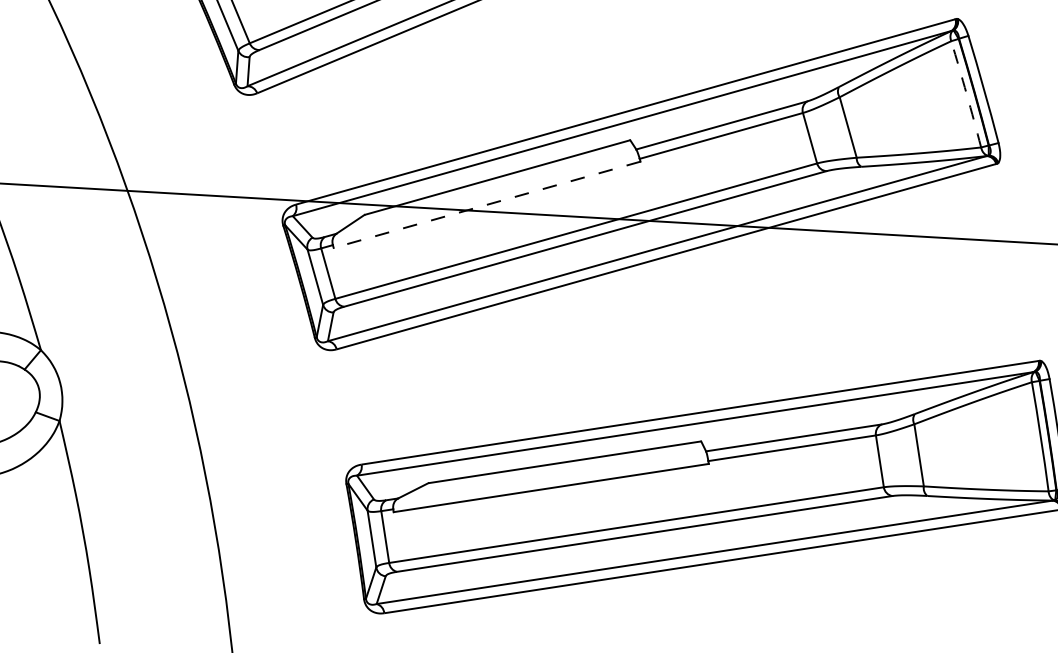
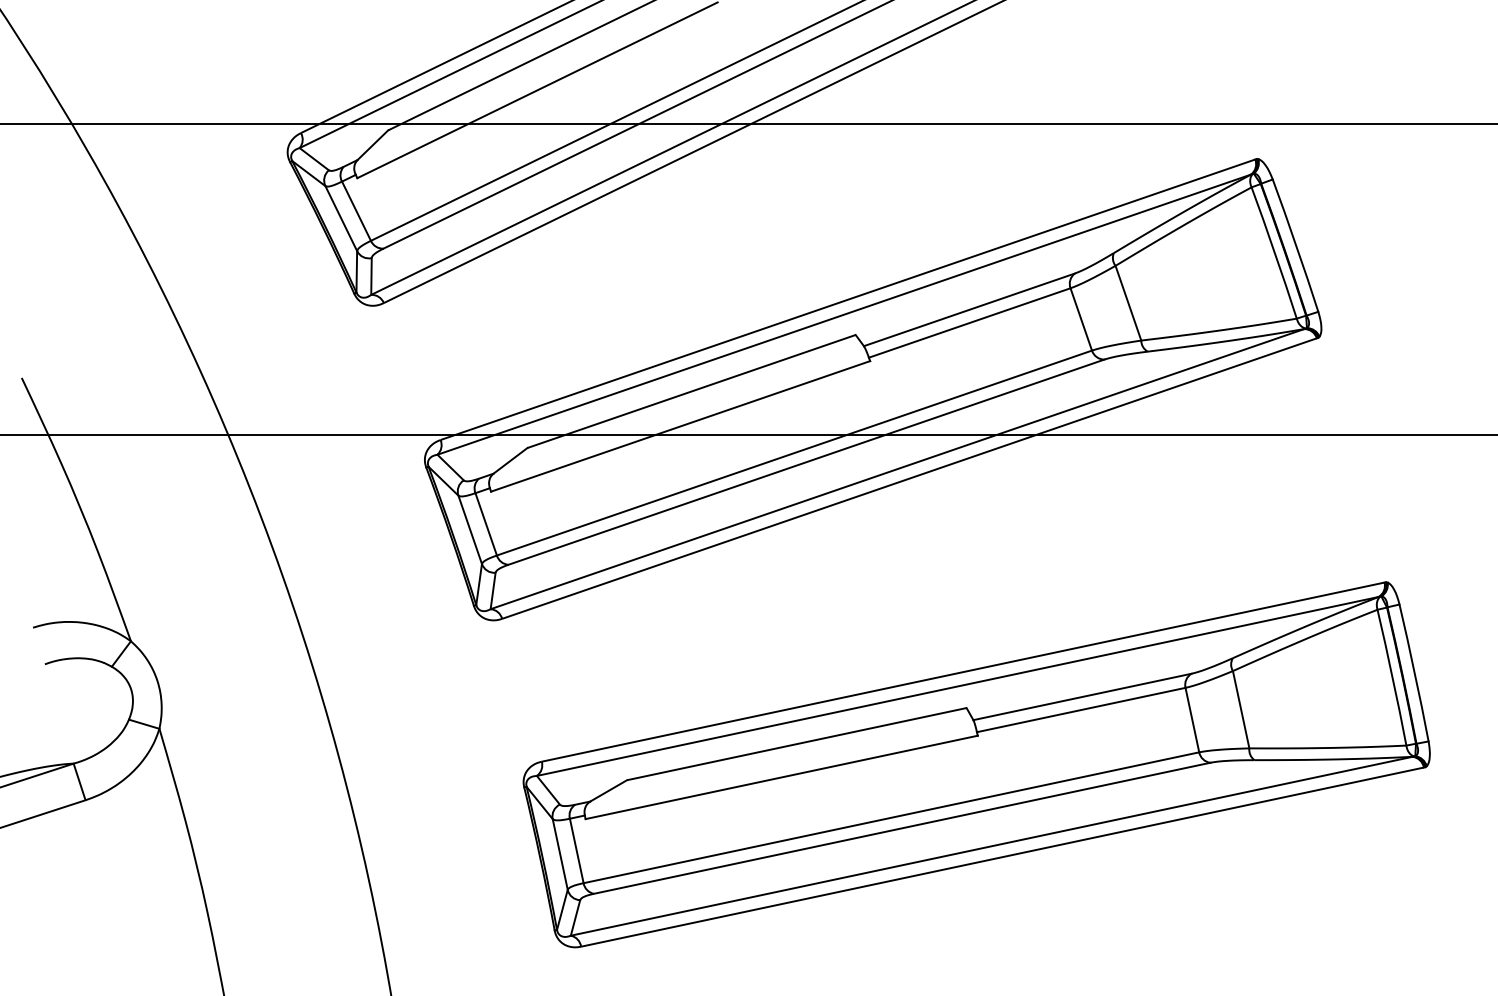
arc: (966, 93) -> (1274, 252), dashed -> solid
line: (487, 204) -> (680, 426), dashed -> solid

